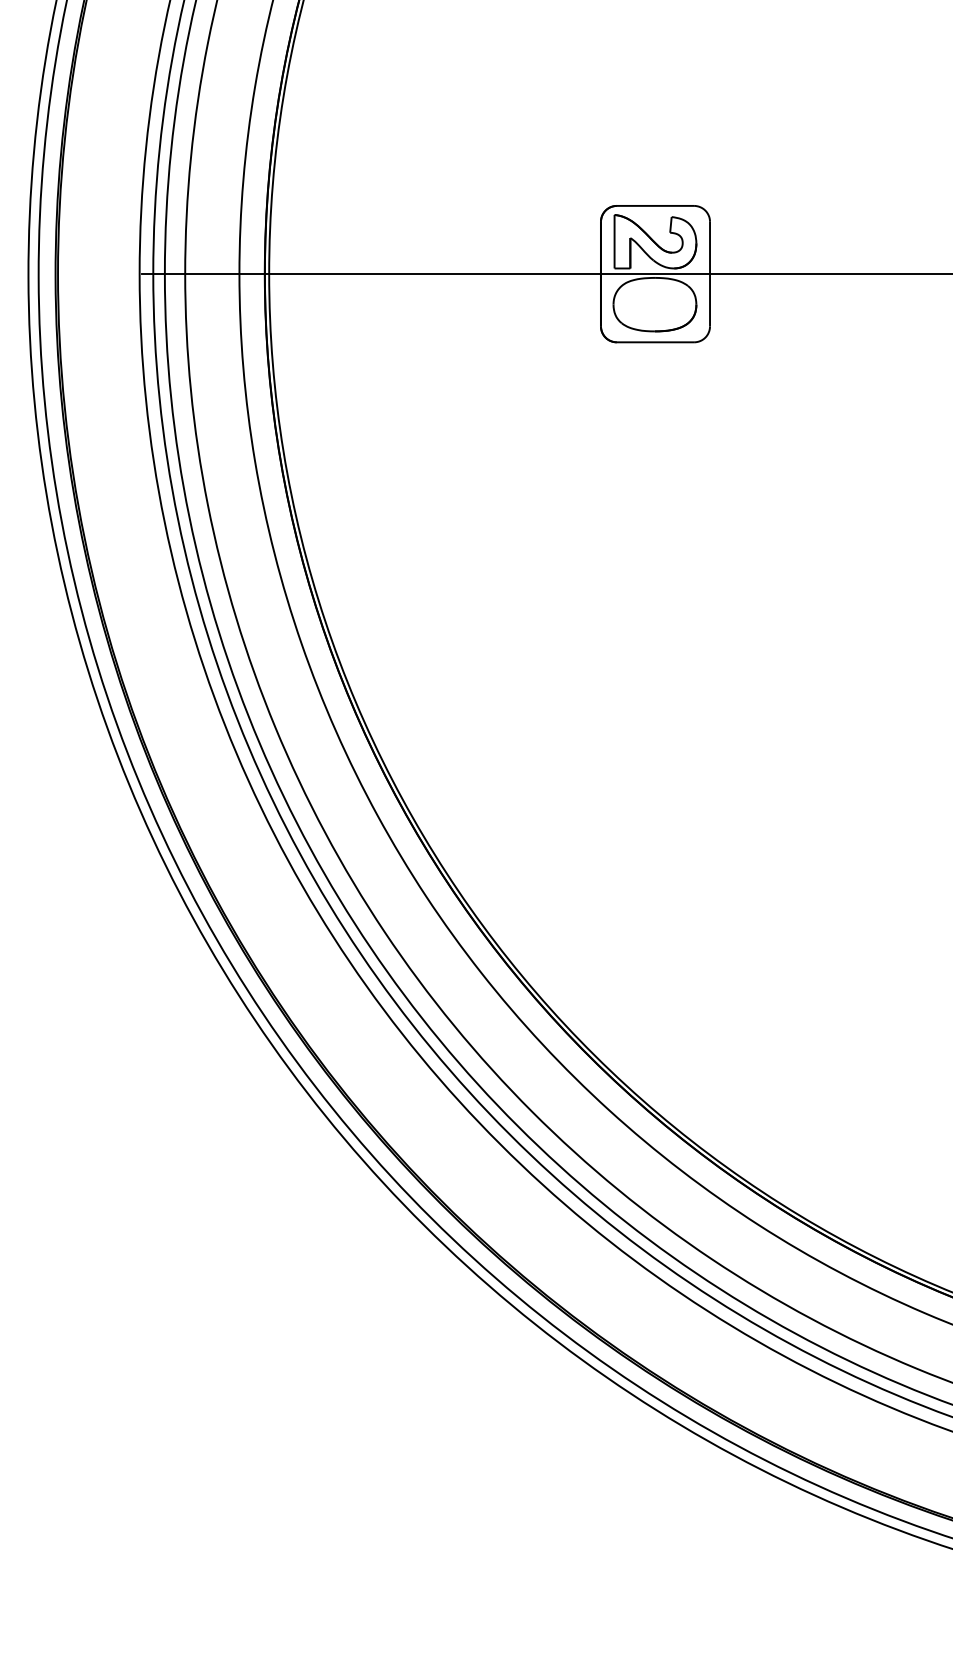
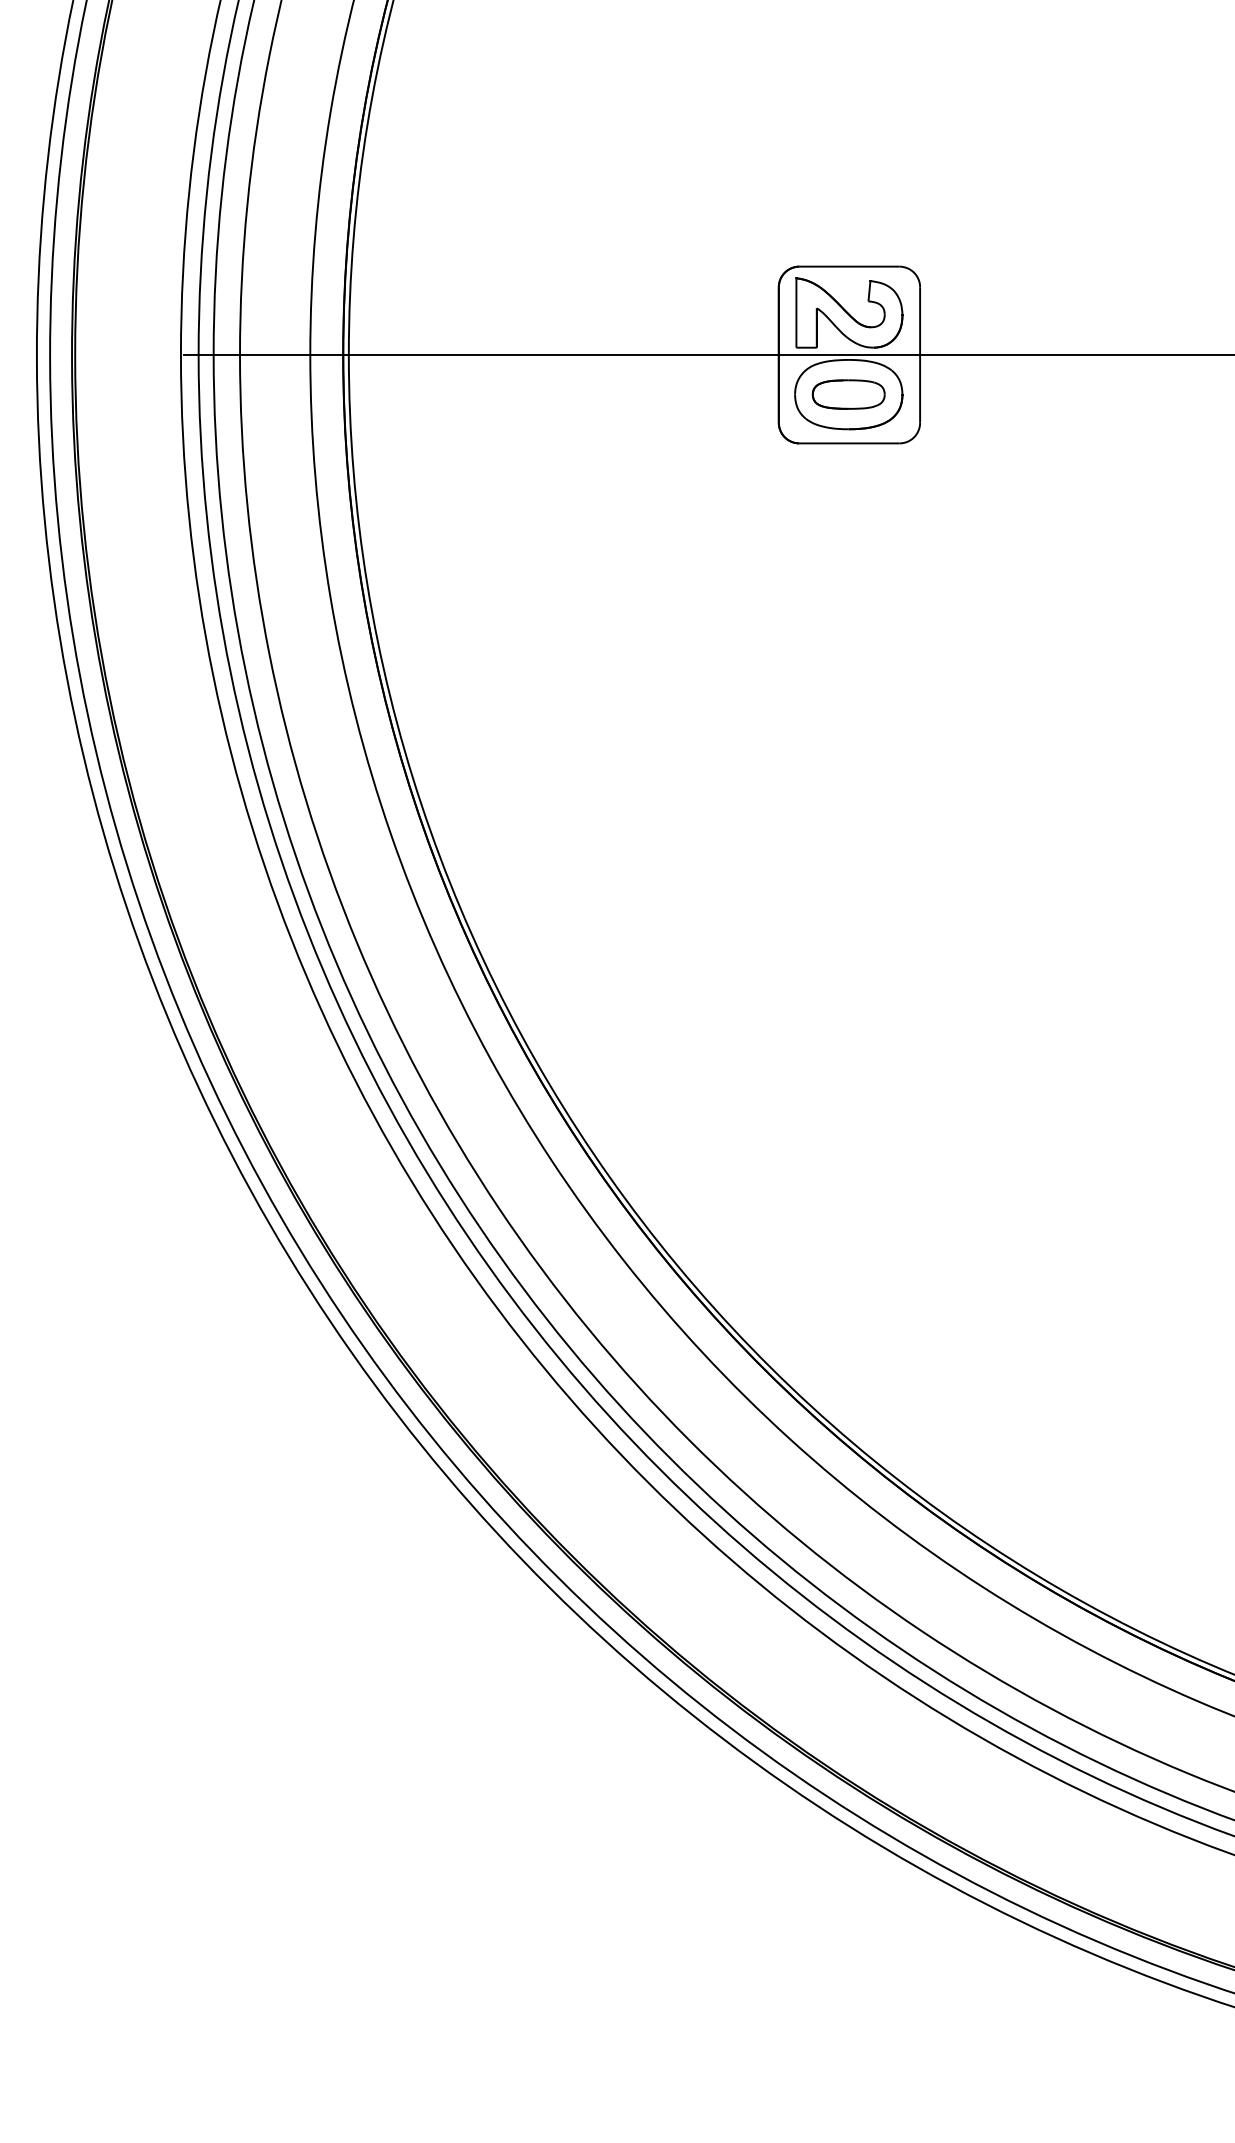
part: (654, 304) -> (848, 394), added

